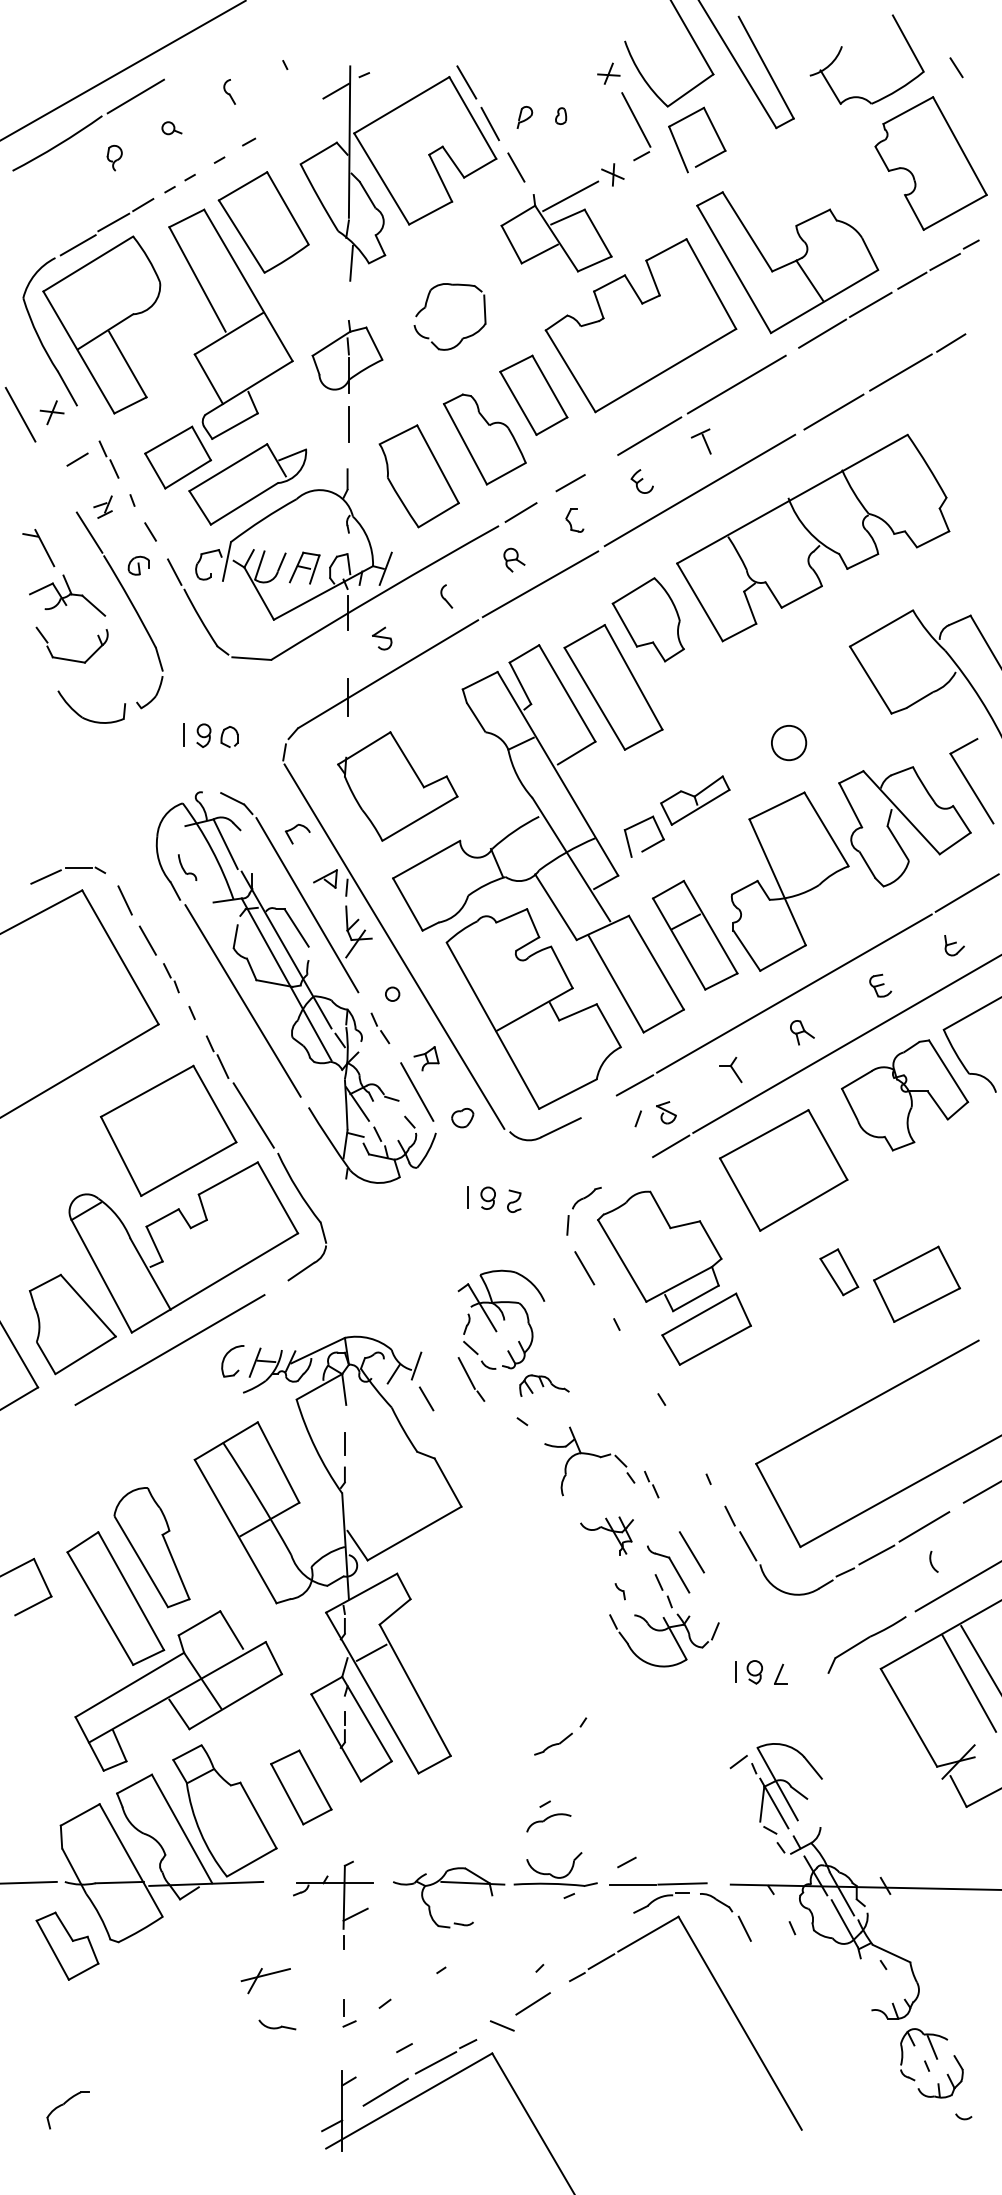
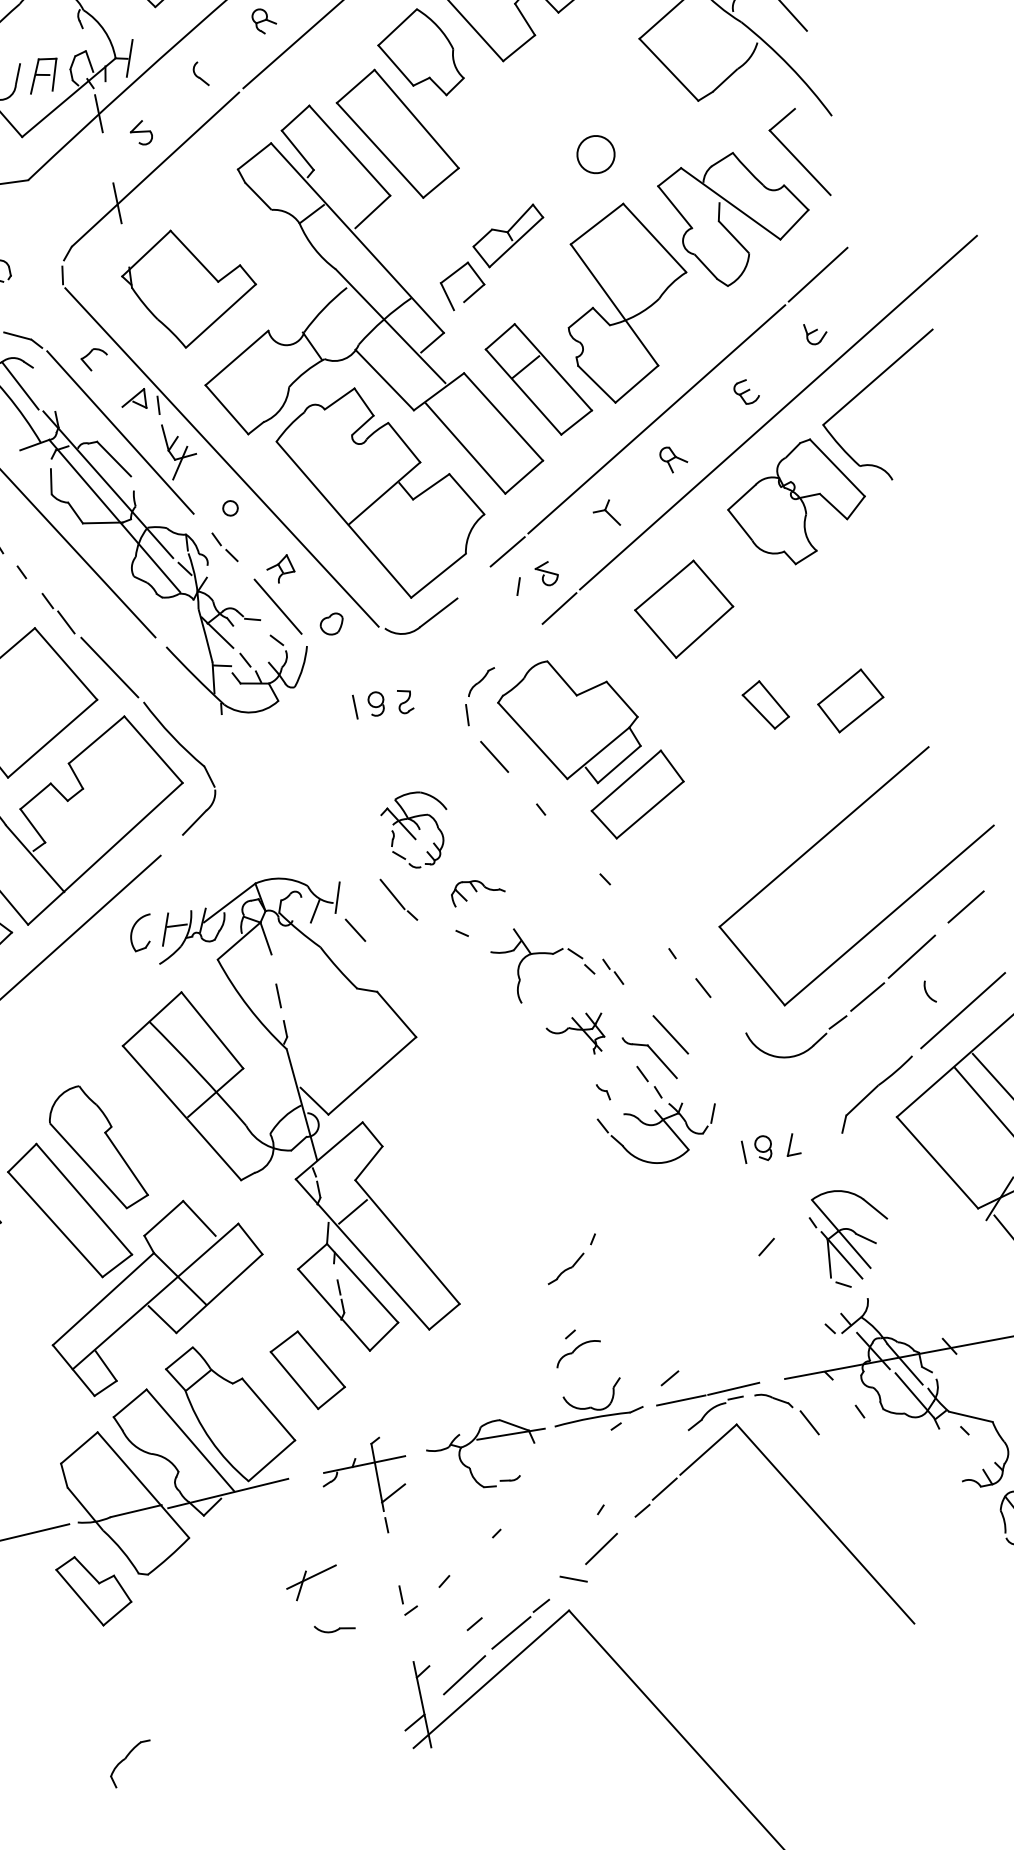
part: (783, 1170) -> (684, 609), size x0.7
part: (916, 1283) -> (850, 700), size x0.7
part: (501, 1319) -> (417, 829), size x0.7
line: (748, 1546) -> (729, 1016), removed
part: (786, 1788) -> (851, 1236), moved

